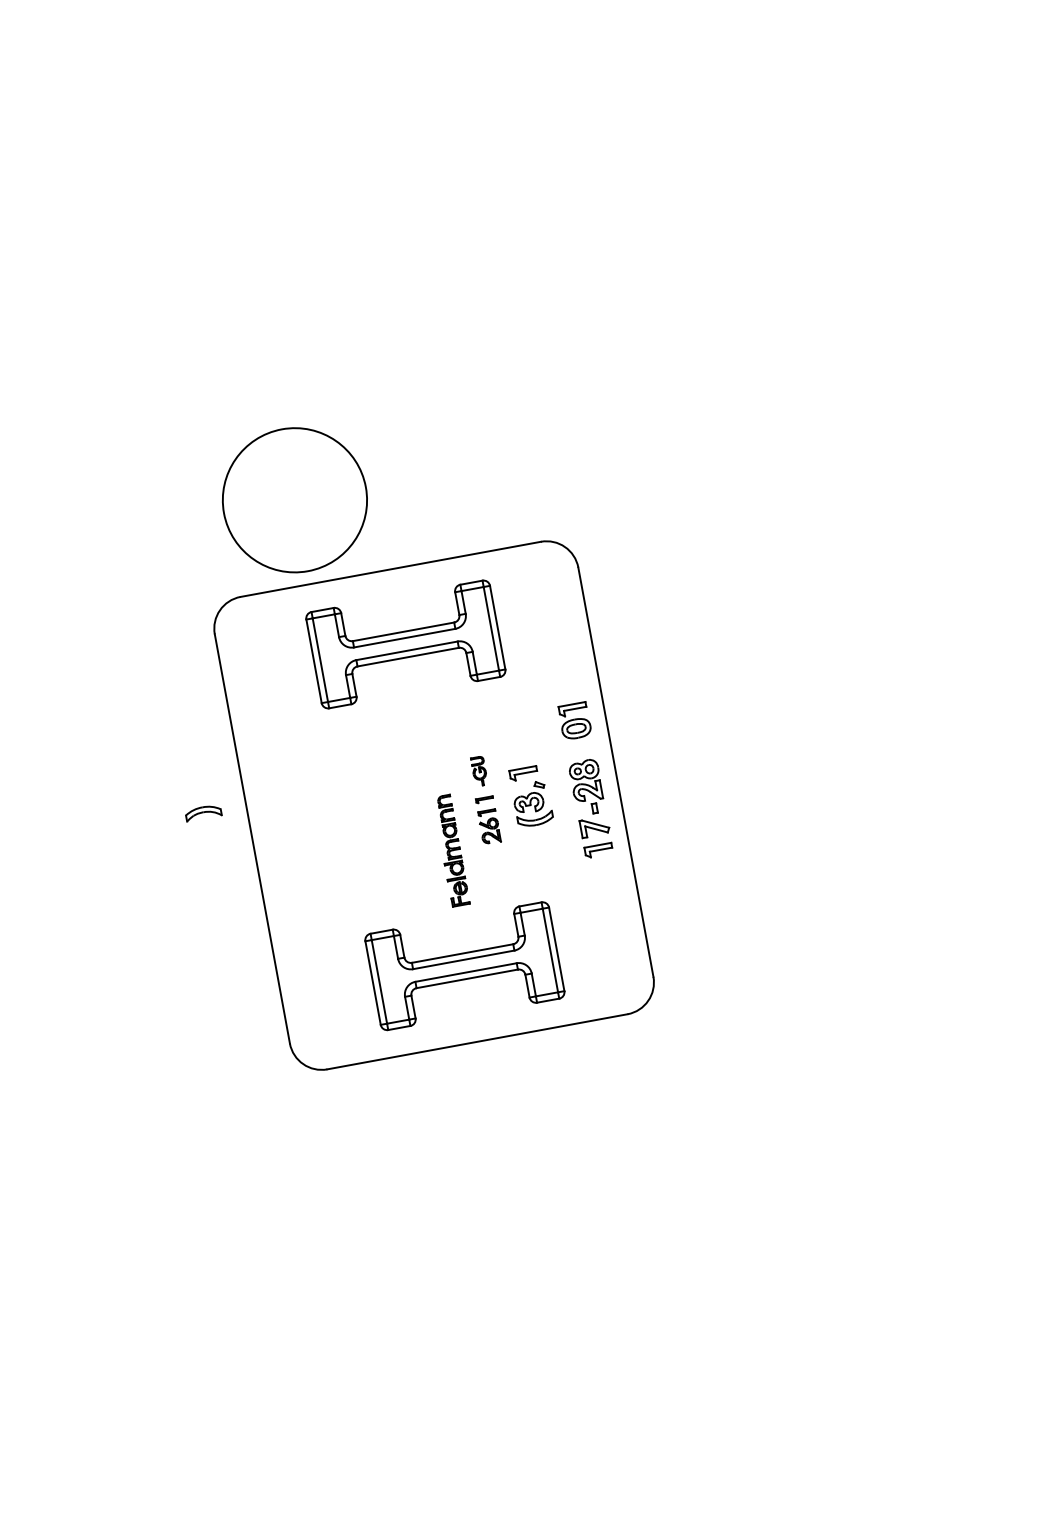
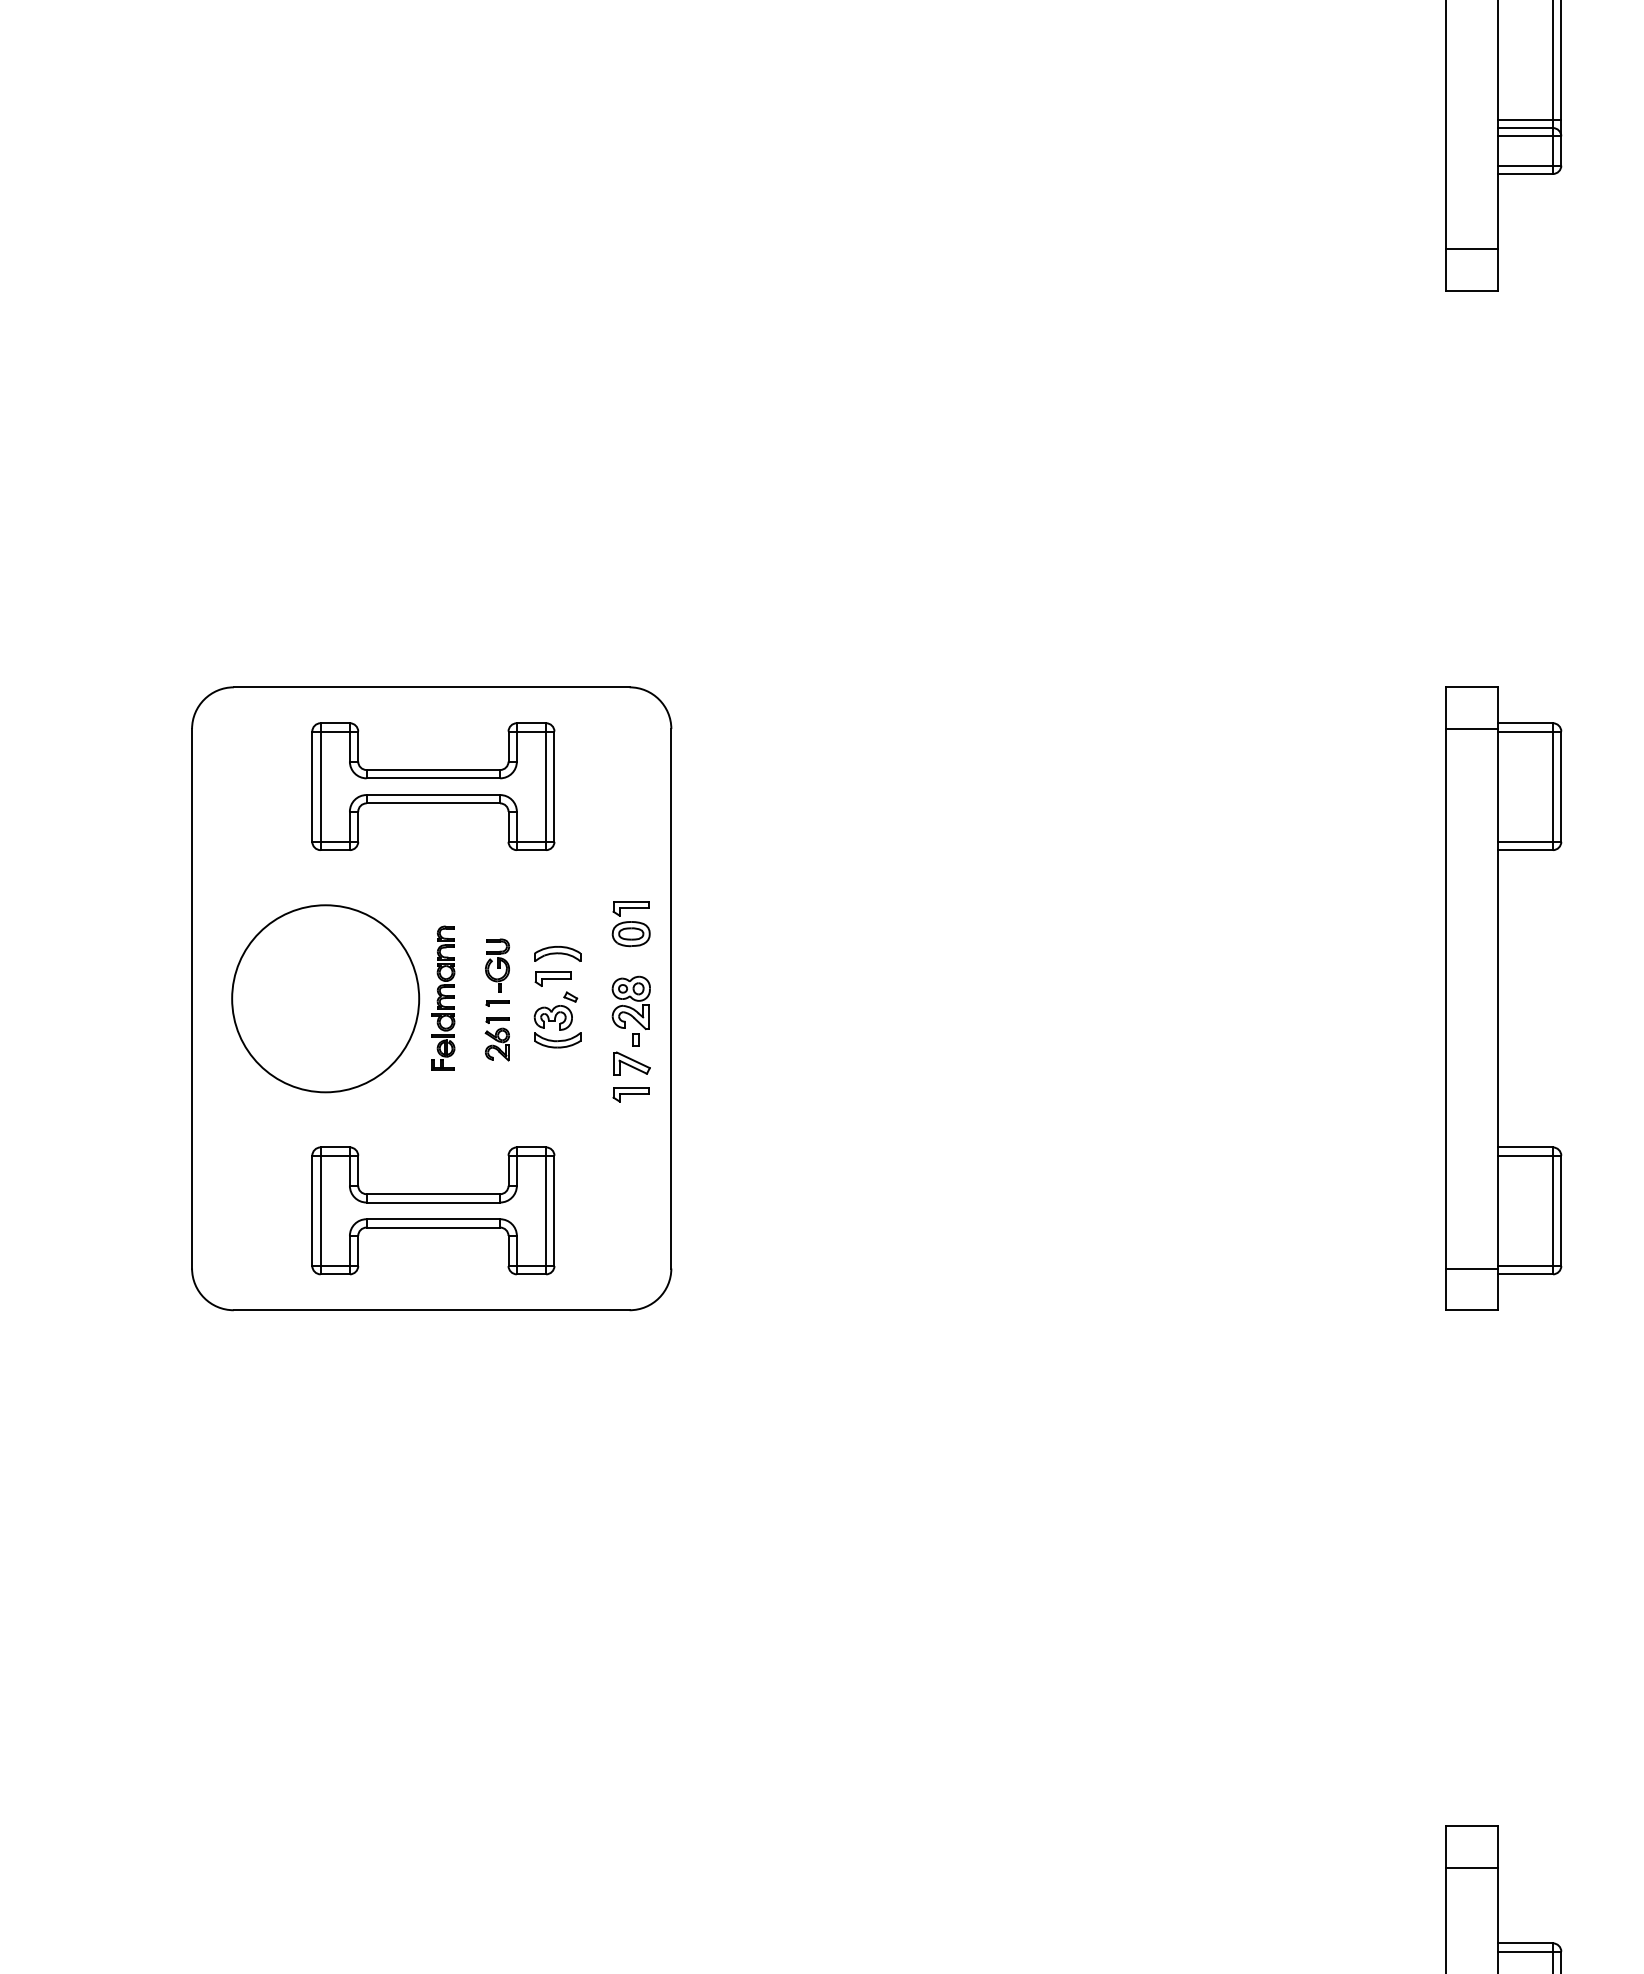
circle: (294, 500) -> (325, 998), moved
part: (479, 771) -> (497, 965), size x1.43
part: (203, 812) -> (557, 953), moved
part: (451, 849) -> (443, 997), moved

